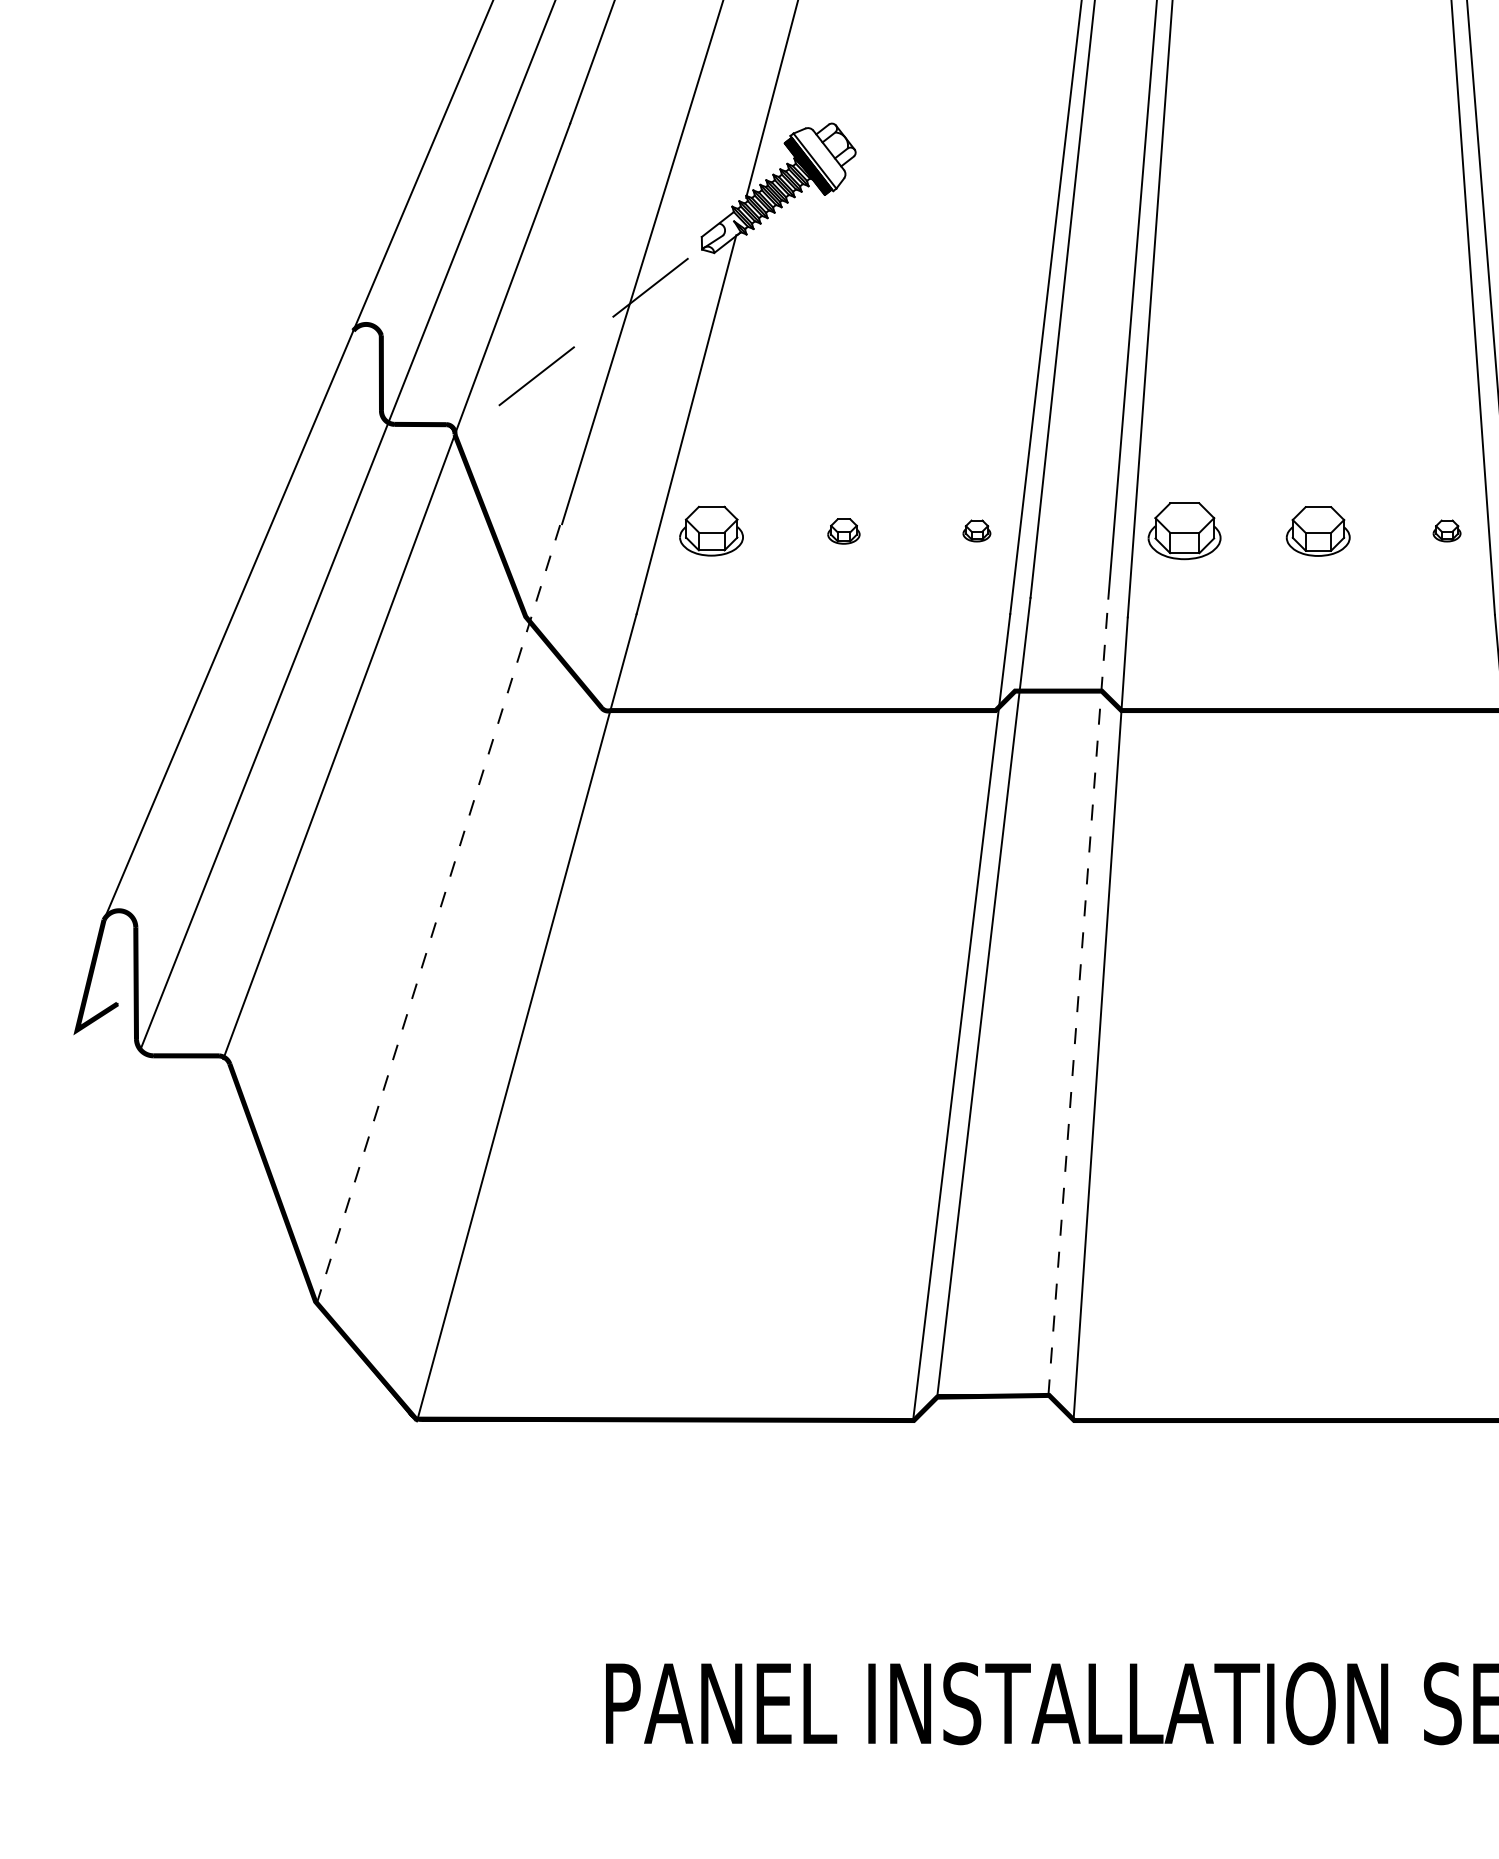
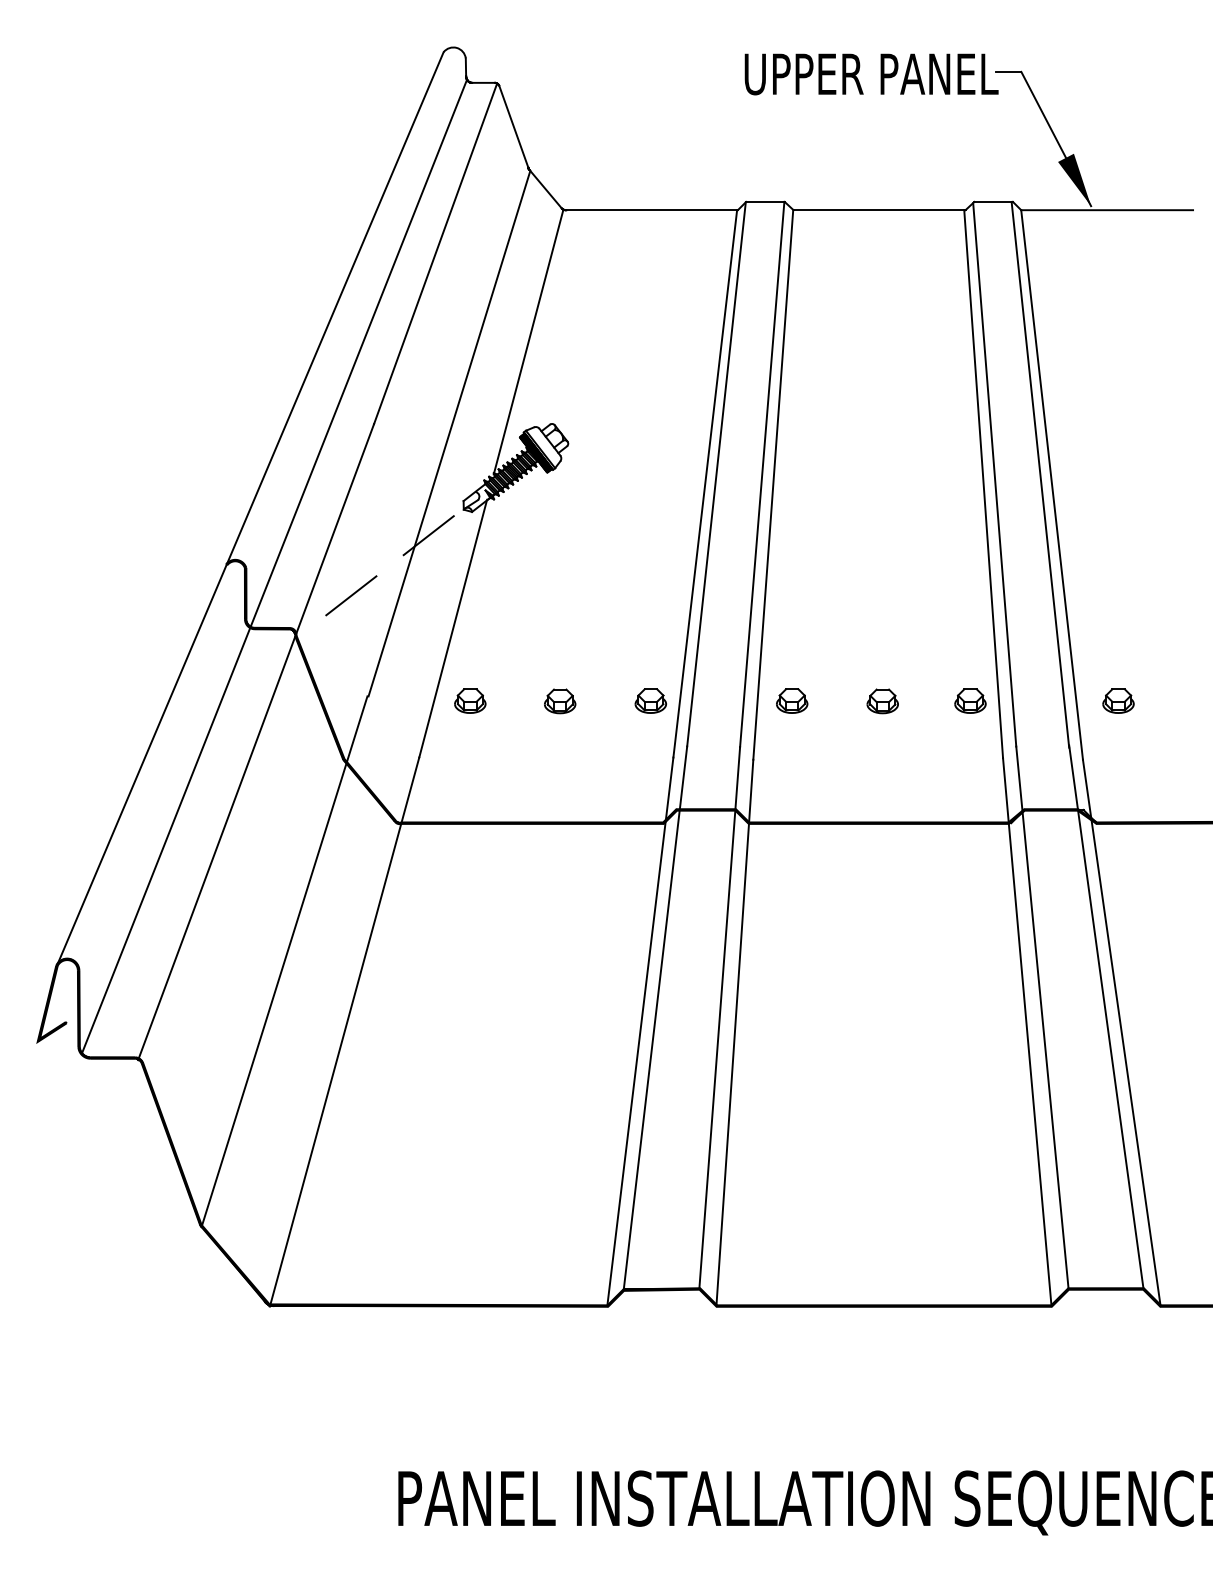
part: (711, 530) -> (470, 700), size x0.71
part: (976, 530) -> (650, 700), size x1.67
part: (1185, 530) -> (792, 700), size x0.62
part: (1447, 530) -> (970, 700), size x1.67
part: (844, 531) -> (560, 701), size x1.43
part: (1317, 531) -> (882, 701), size x0.71
line: (438, 913) -> (284, 961), dashed -> solid
line: (1078, 997) -> (719, 1018), dashed -> solid

